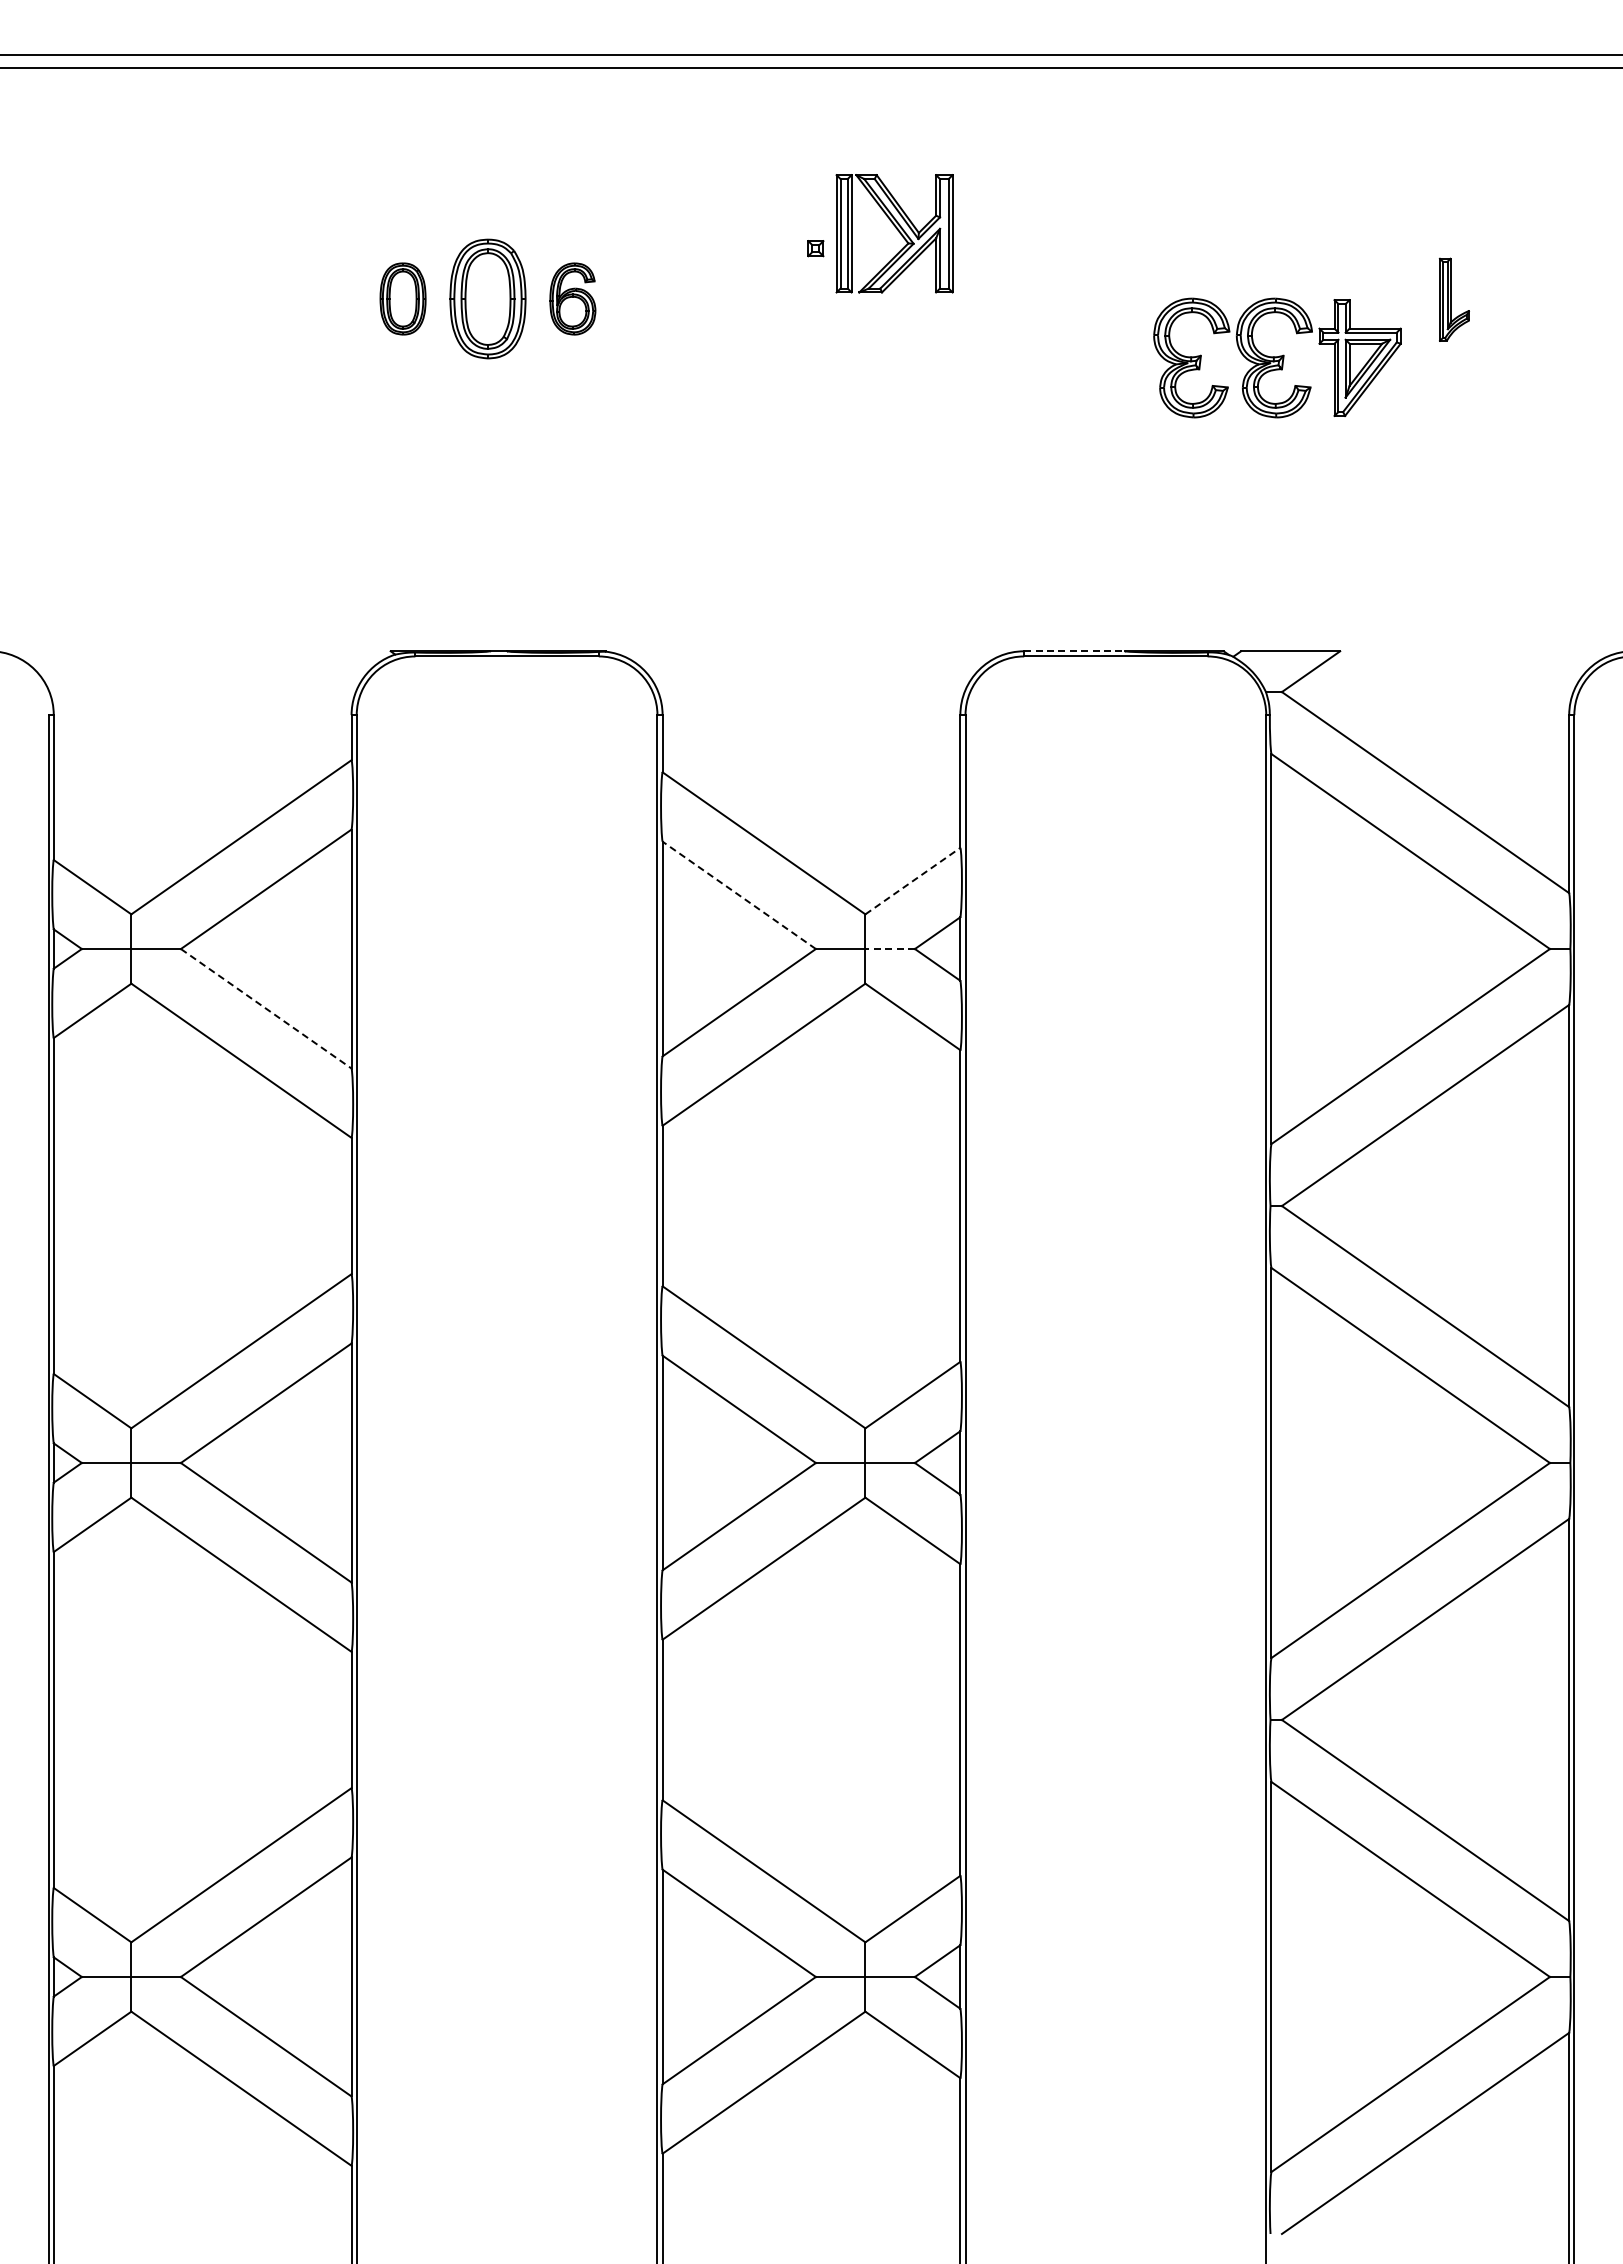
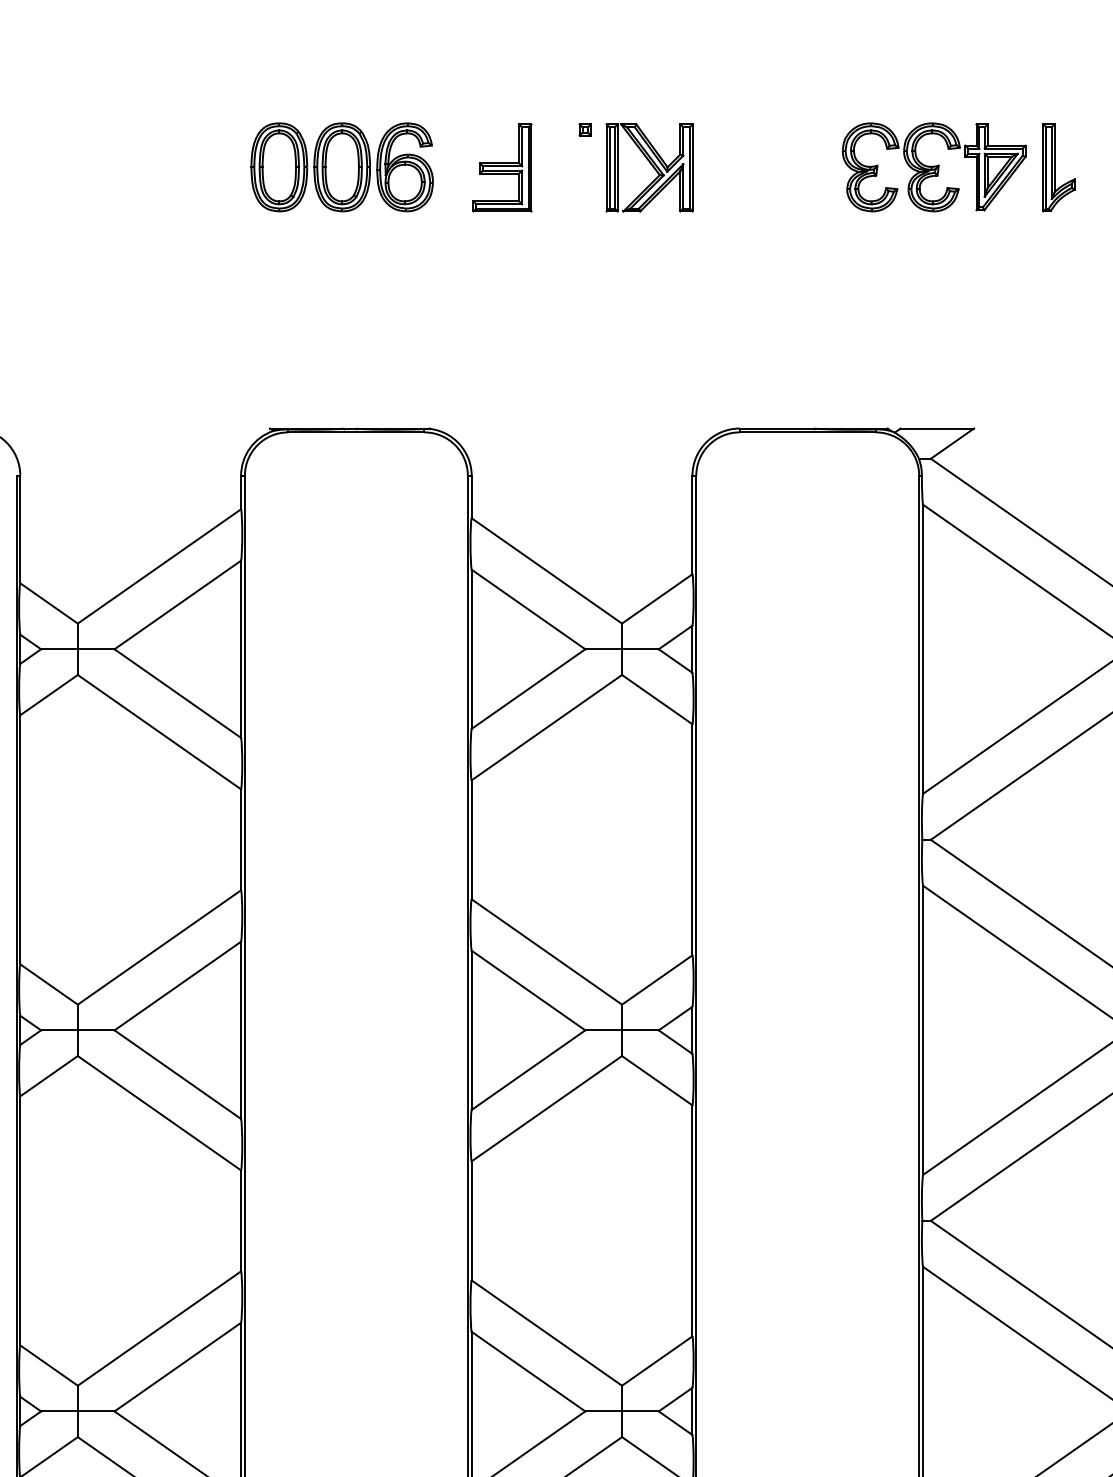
part: (894, 233) -> (649, 167), moved
part: (402, 298) -> (278, 166), size x1.67
part: (572, 298) -> (404, 166), size x1.67
part: (704, 299) -> (502, 167), added
part: (1454, 299) -> (1058, 167), size x1.43
part: (1277, 357) -> (934, 166), moved
line: (1074, 651) -> (777, 428), dashed -> solid
line: (912, 881) -> (656, 599), dashed -> solid
line: (739, 895) -> (528, 609), dashed -> solid
line: (890, 949) -> (640, 649), dashed -> solid
line: (266, 1009) -> (178, 694), dashed -> solid

